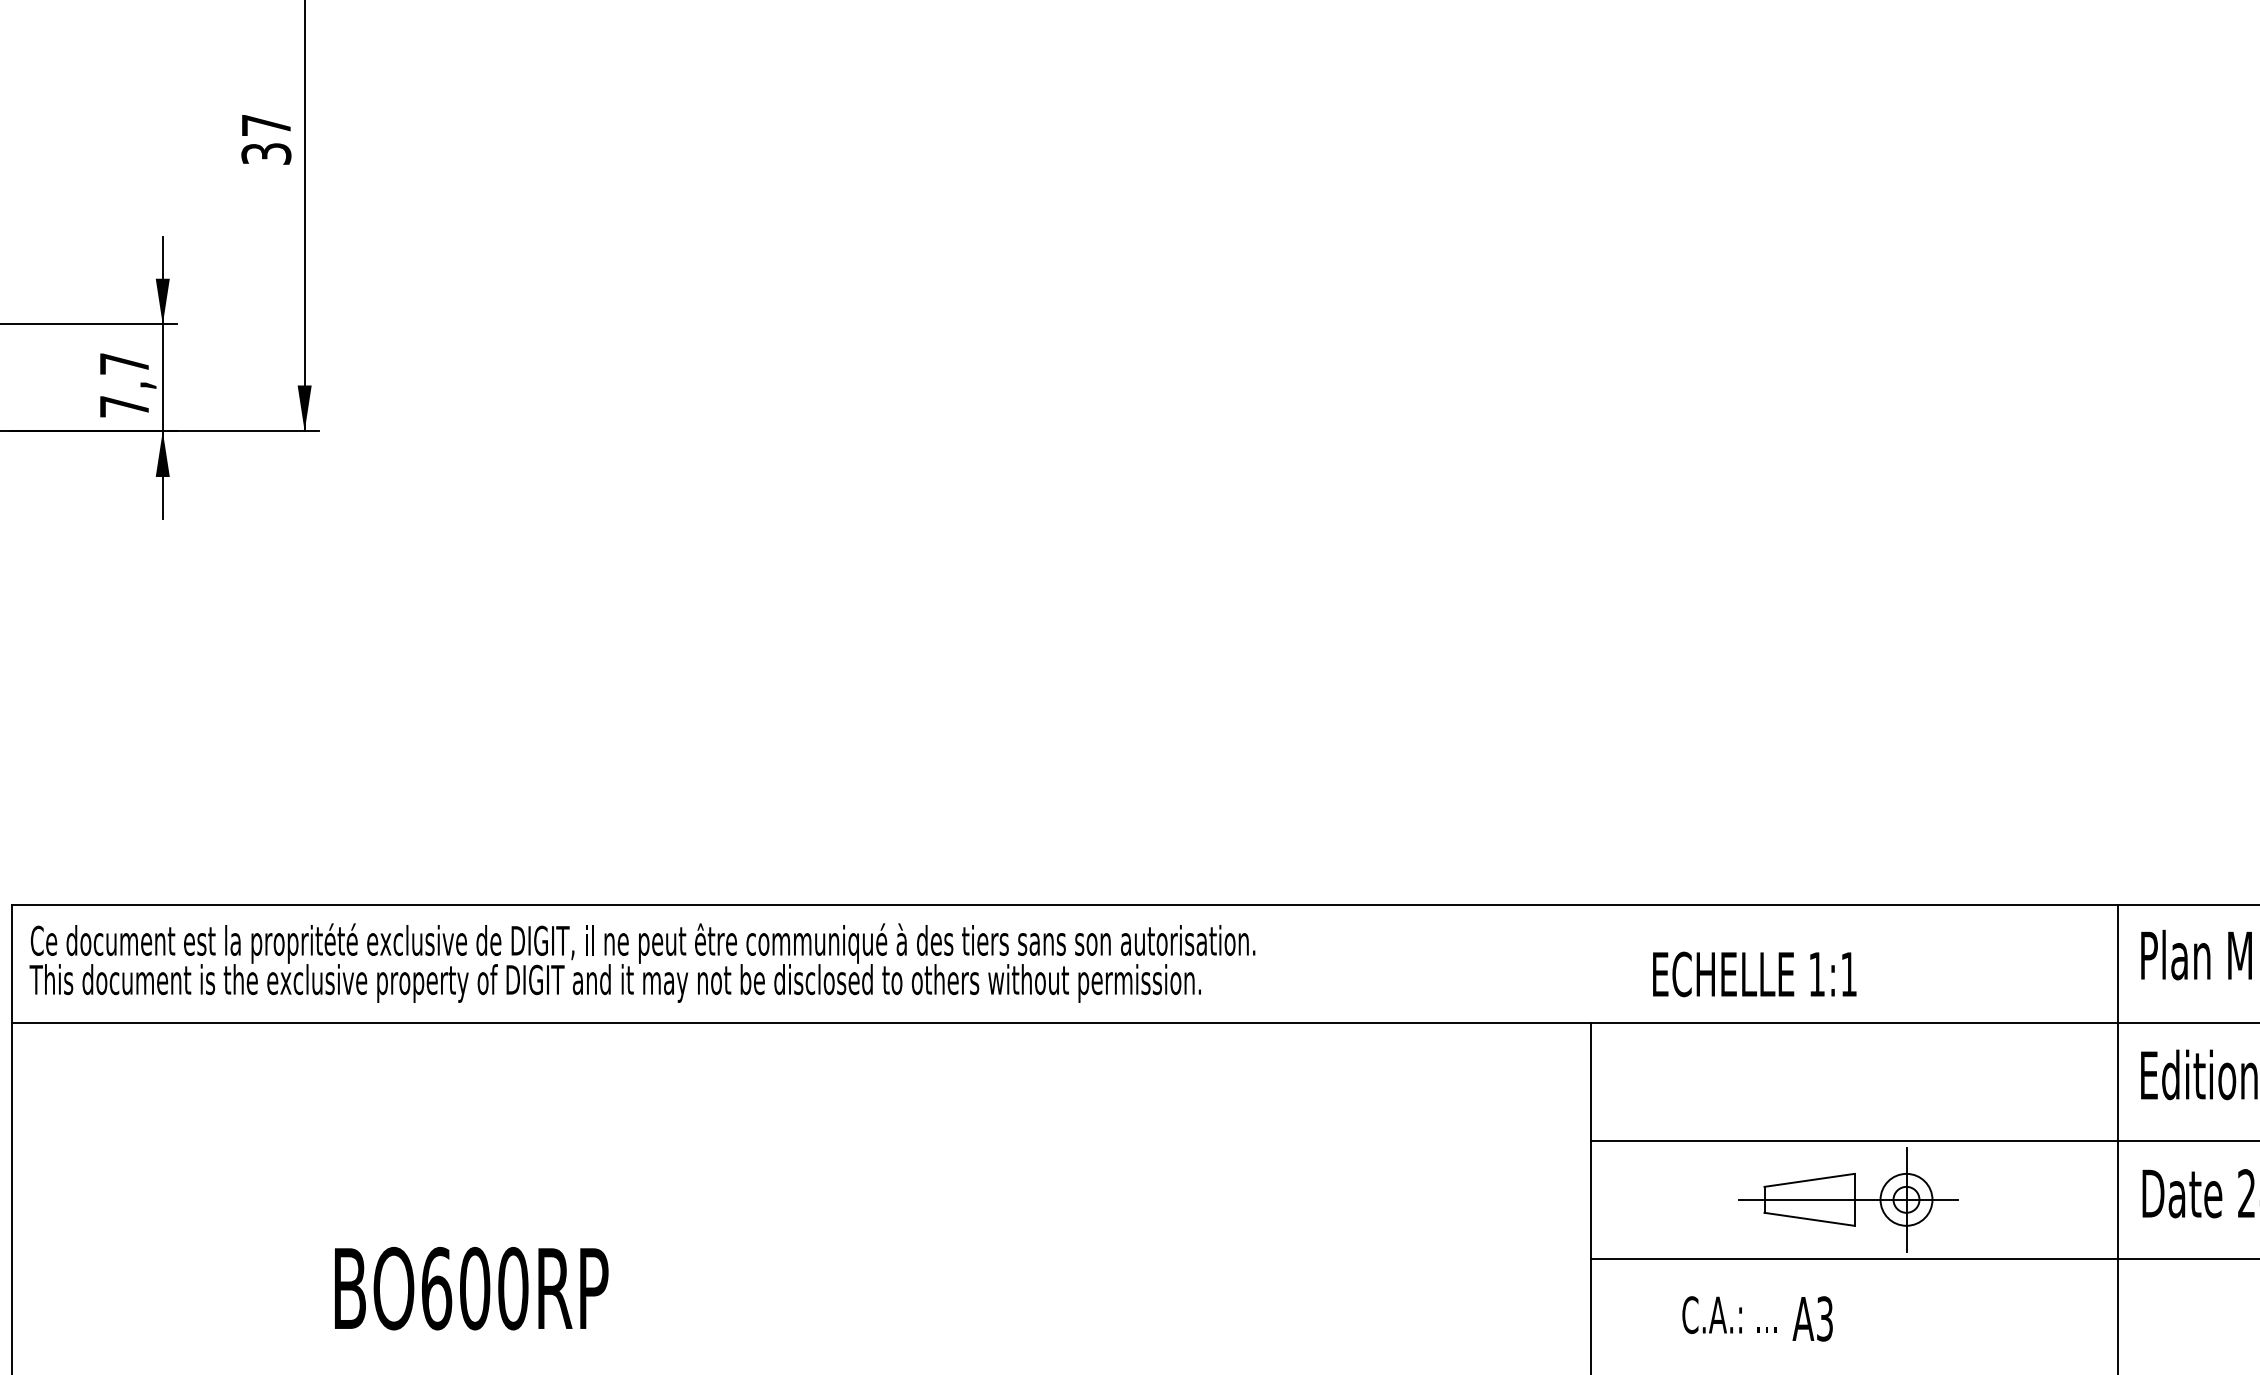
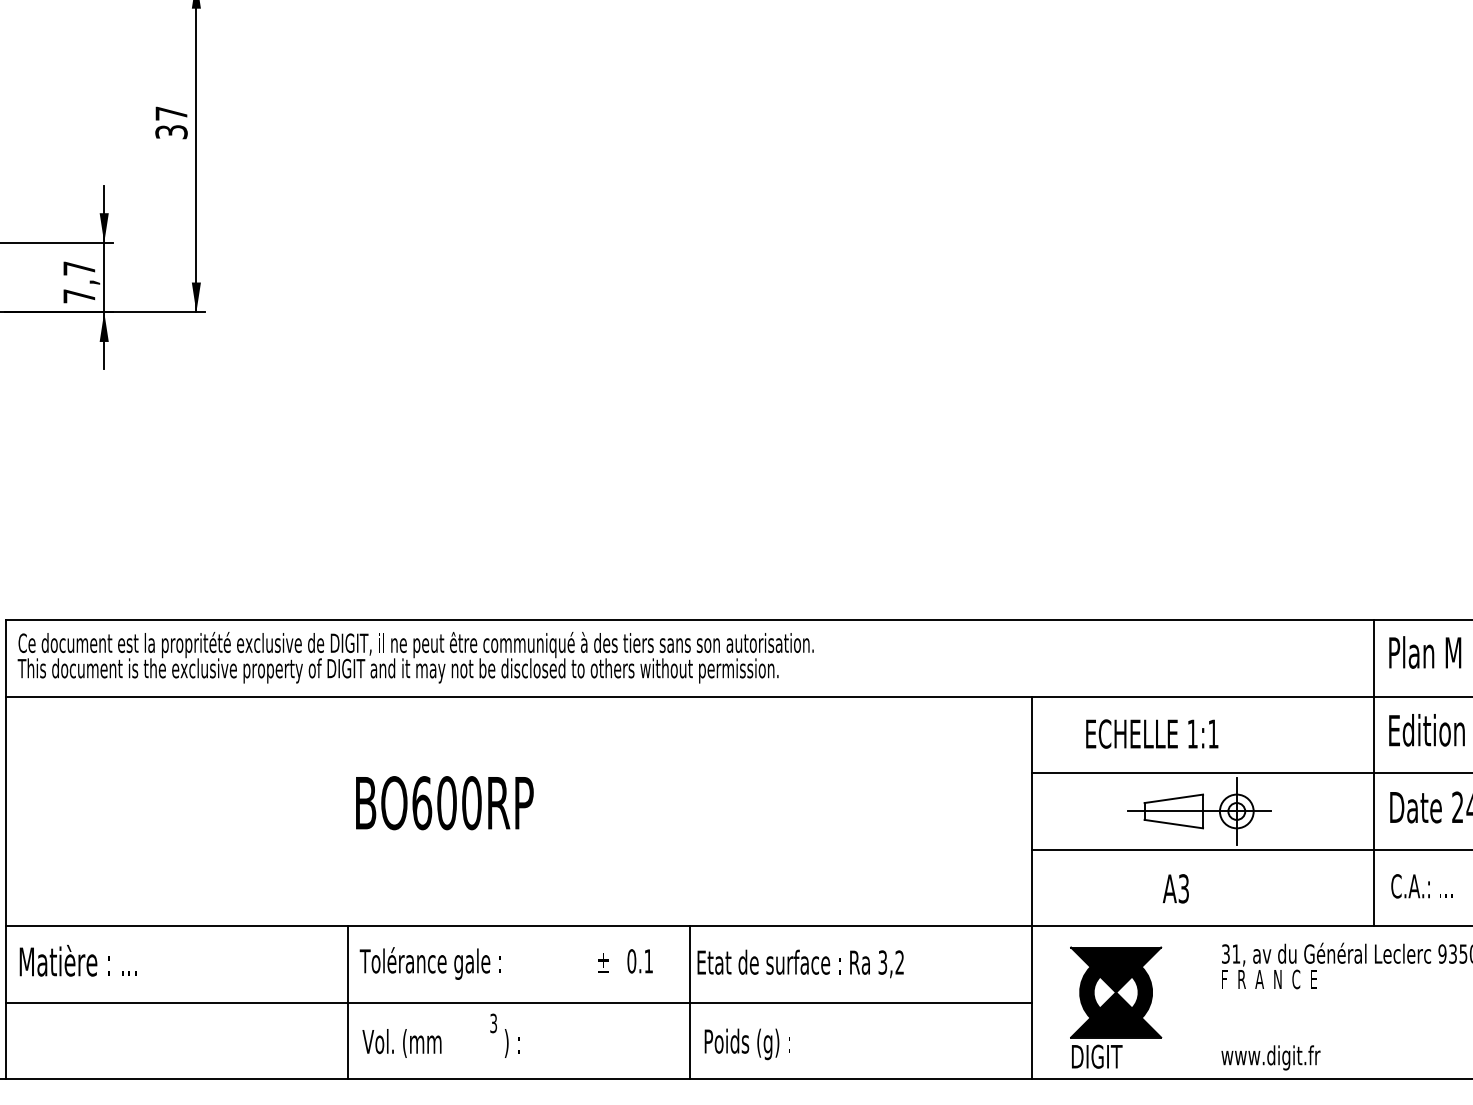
text: (1755, 973) -> (1152, 733), moved
text: (471, 1289) -> (444, 803), moved
text: (1728, 1315) -> (1421, 886), moved

